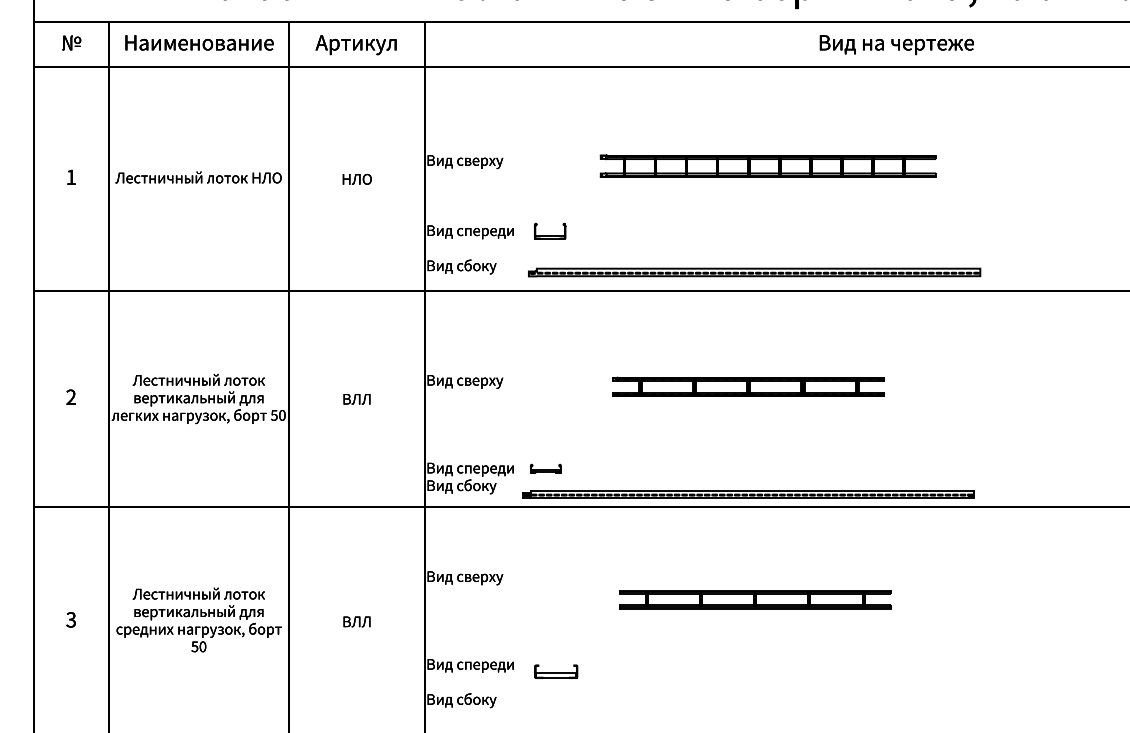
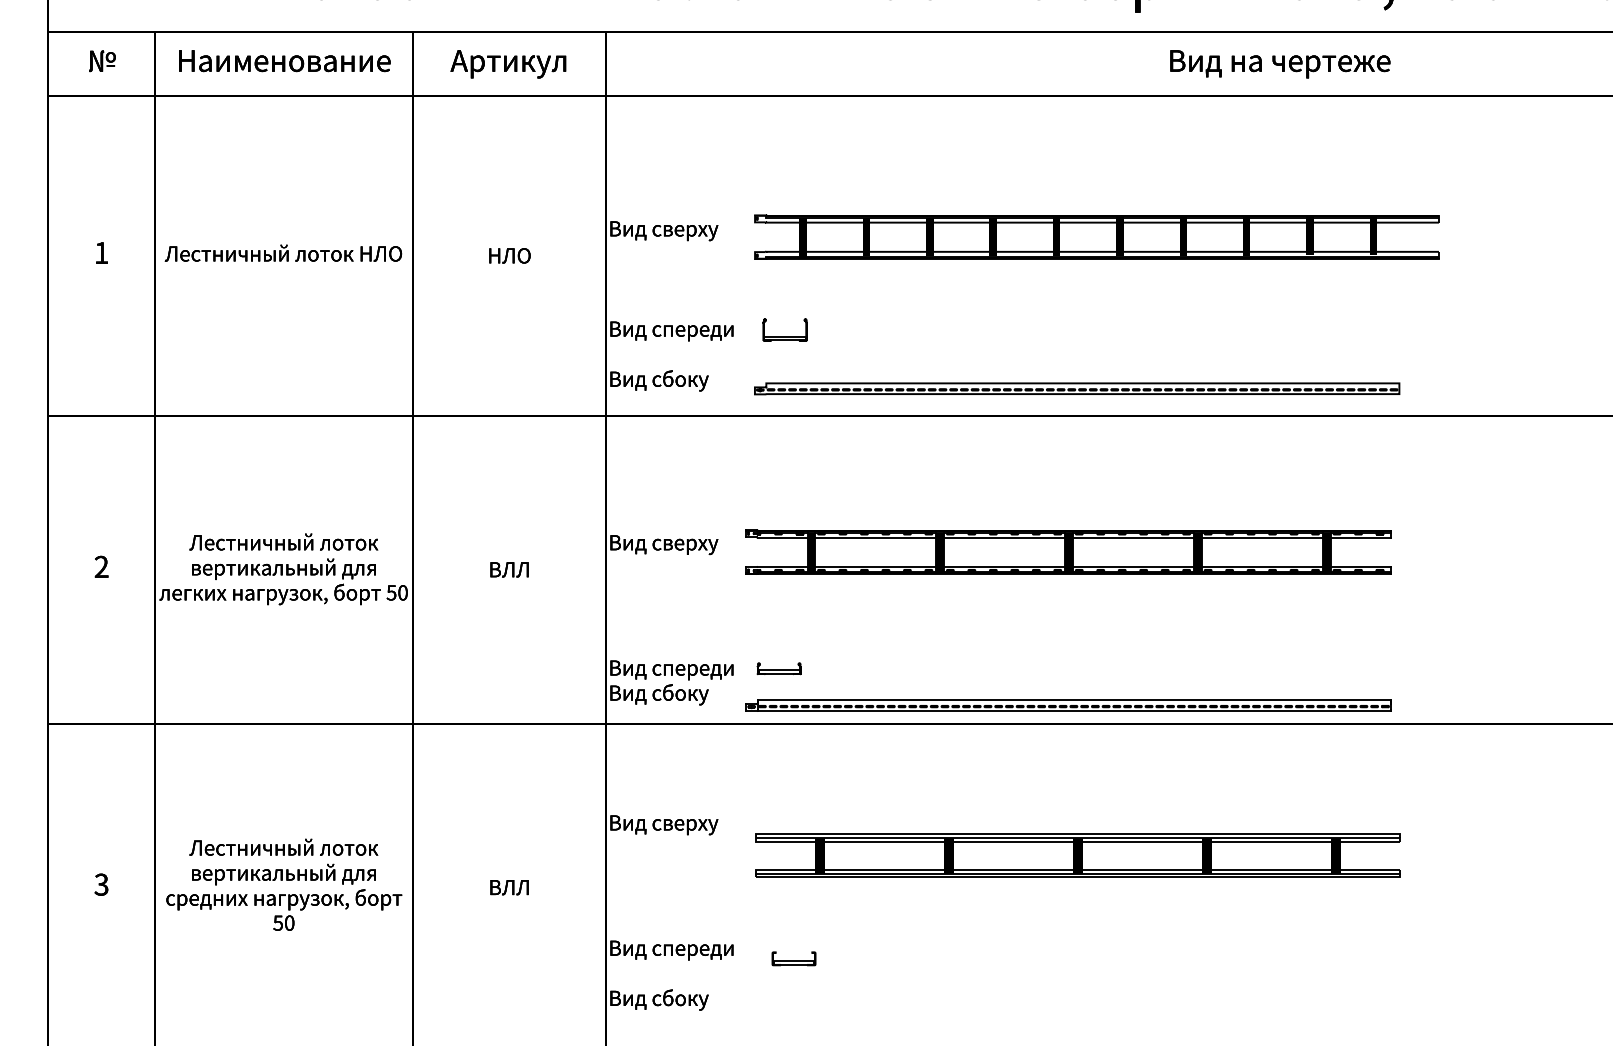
part: (768, 165) -> (1096, 236), size x1.43
part: (748, 386) -> (1068, 551), size x1.67
part: (754, 599) -> (1077, 855), size x1.67
part: (555, 671) -> (793, 958), size x0.71

